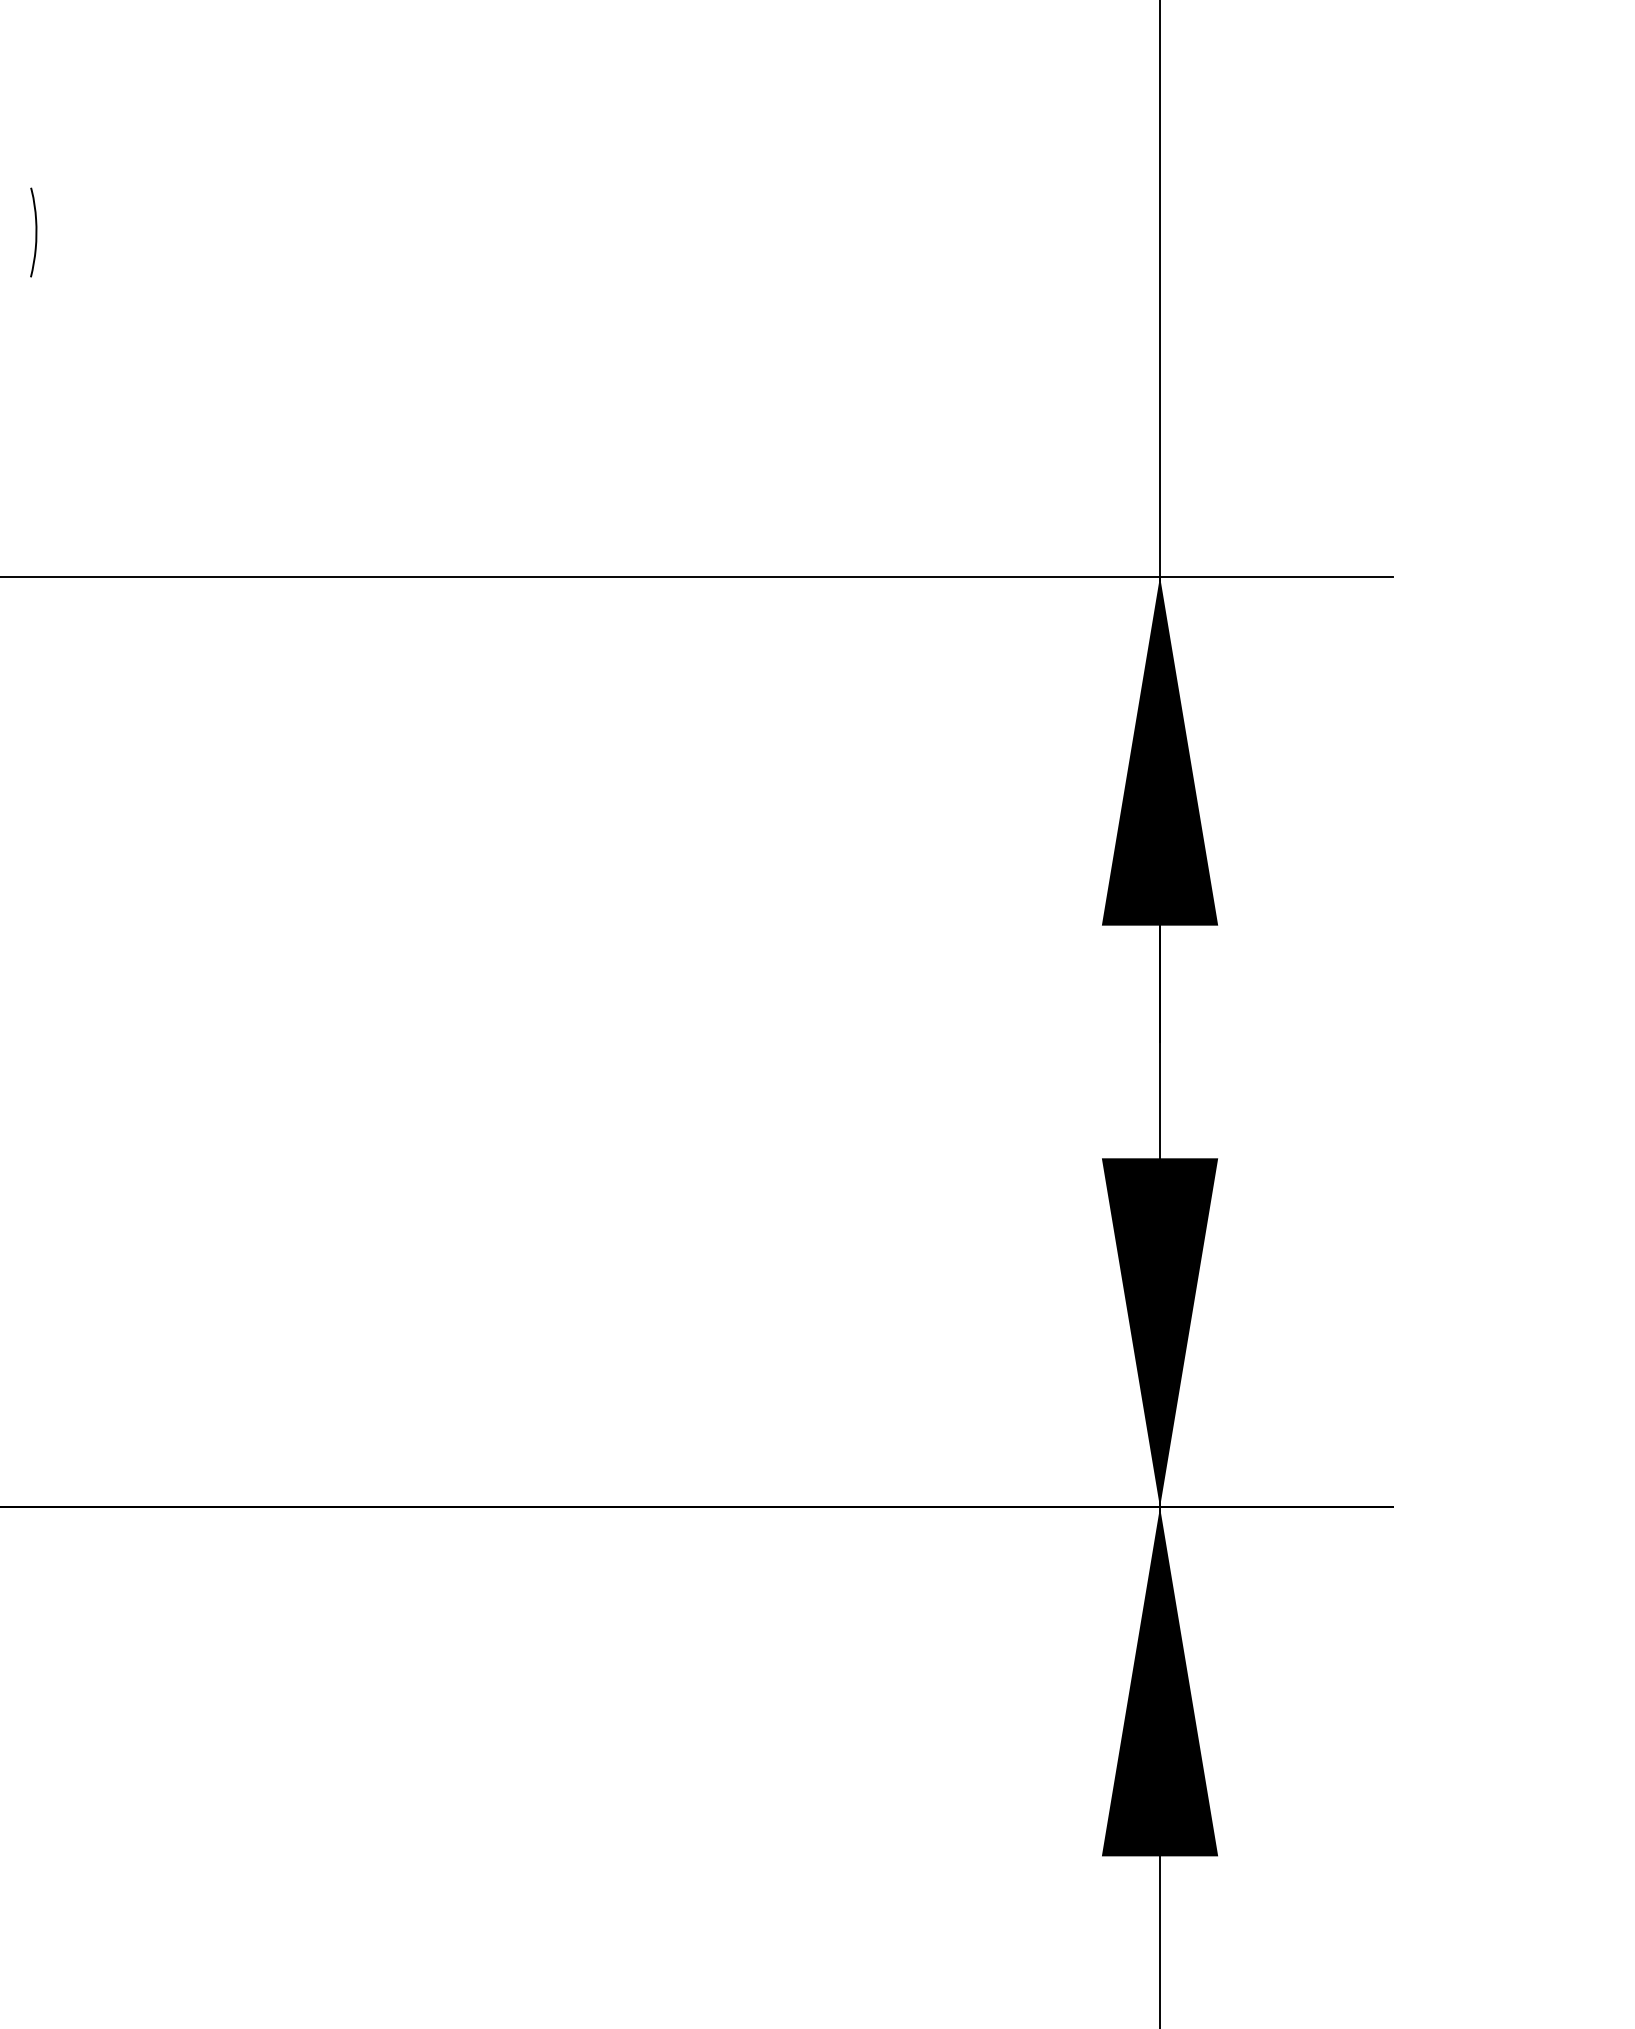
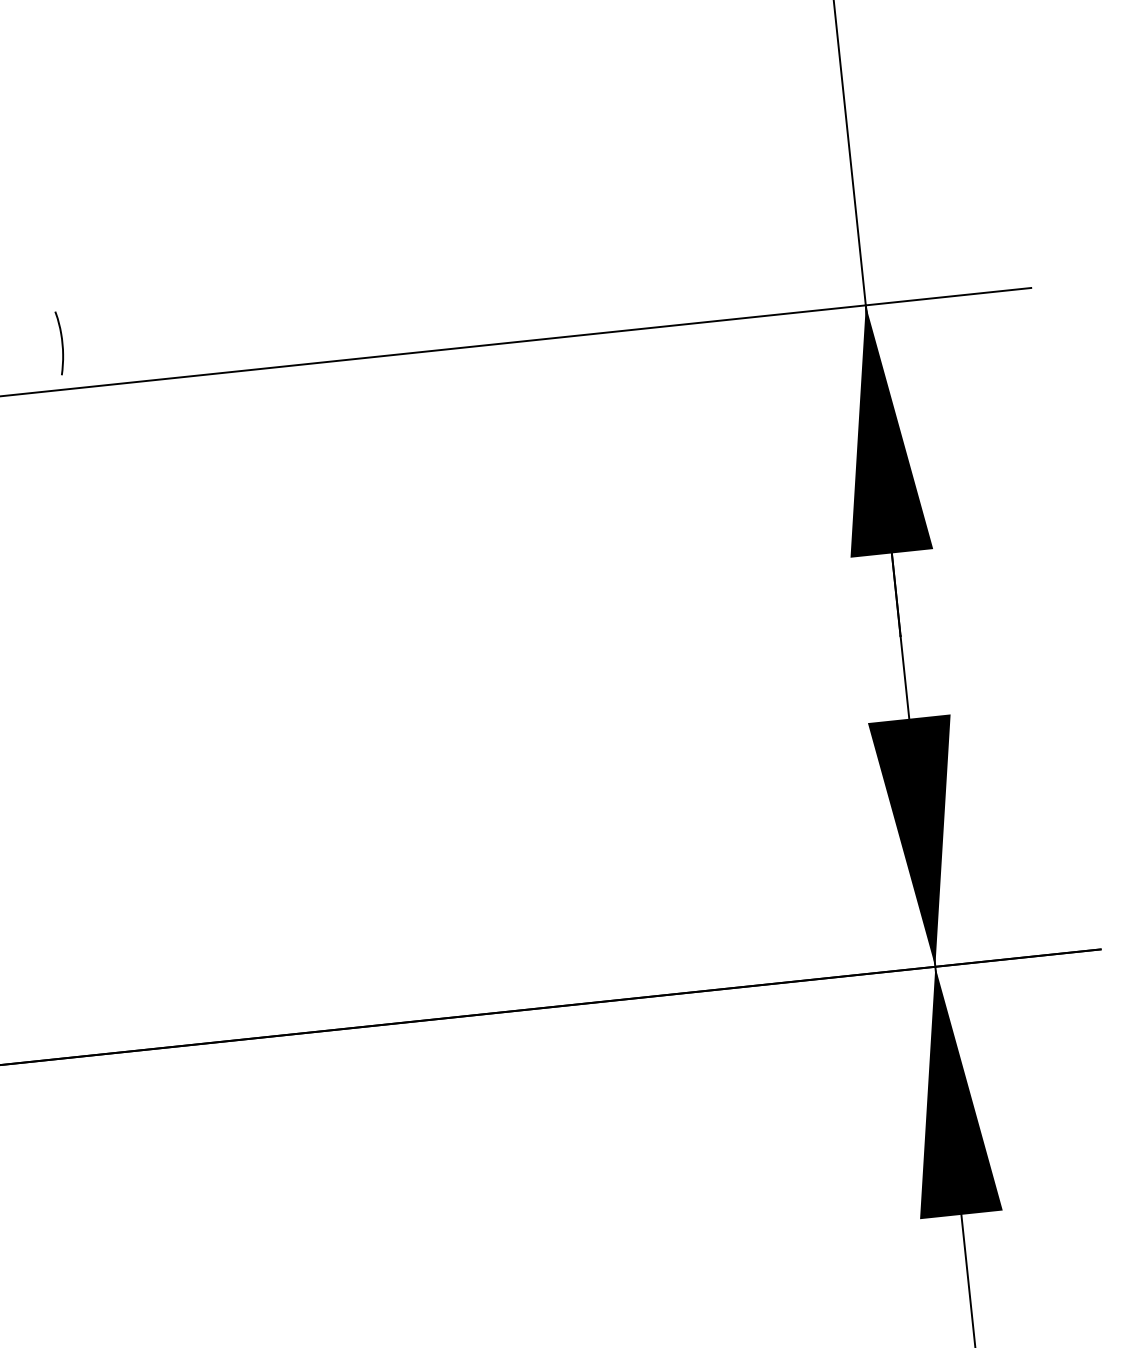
curve: (35, 232) -> (61, 343), moved

